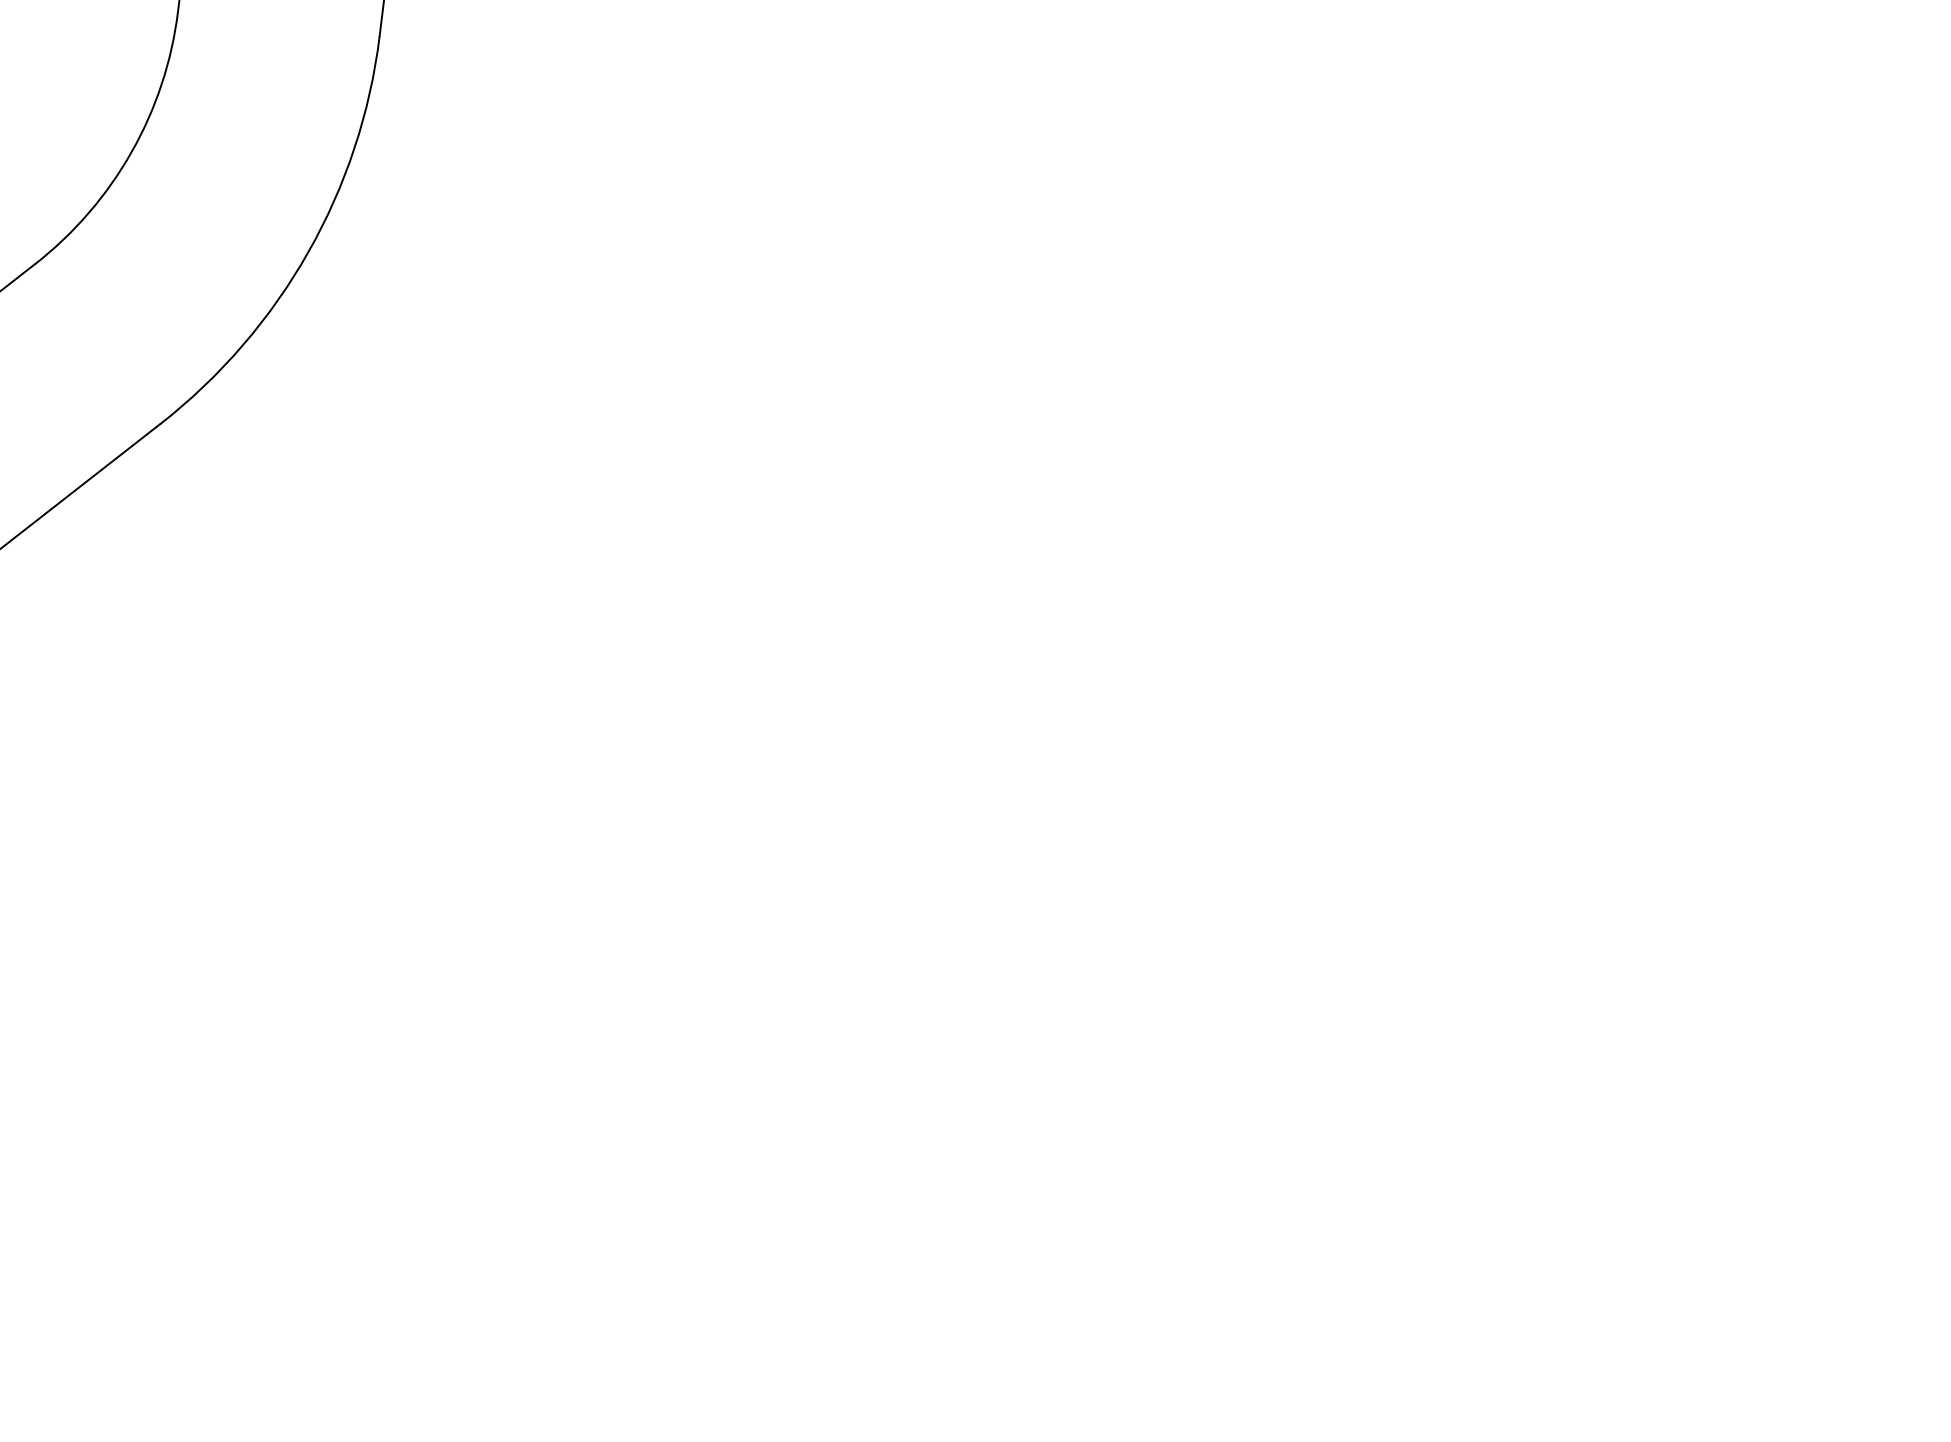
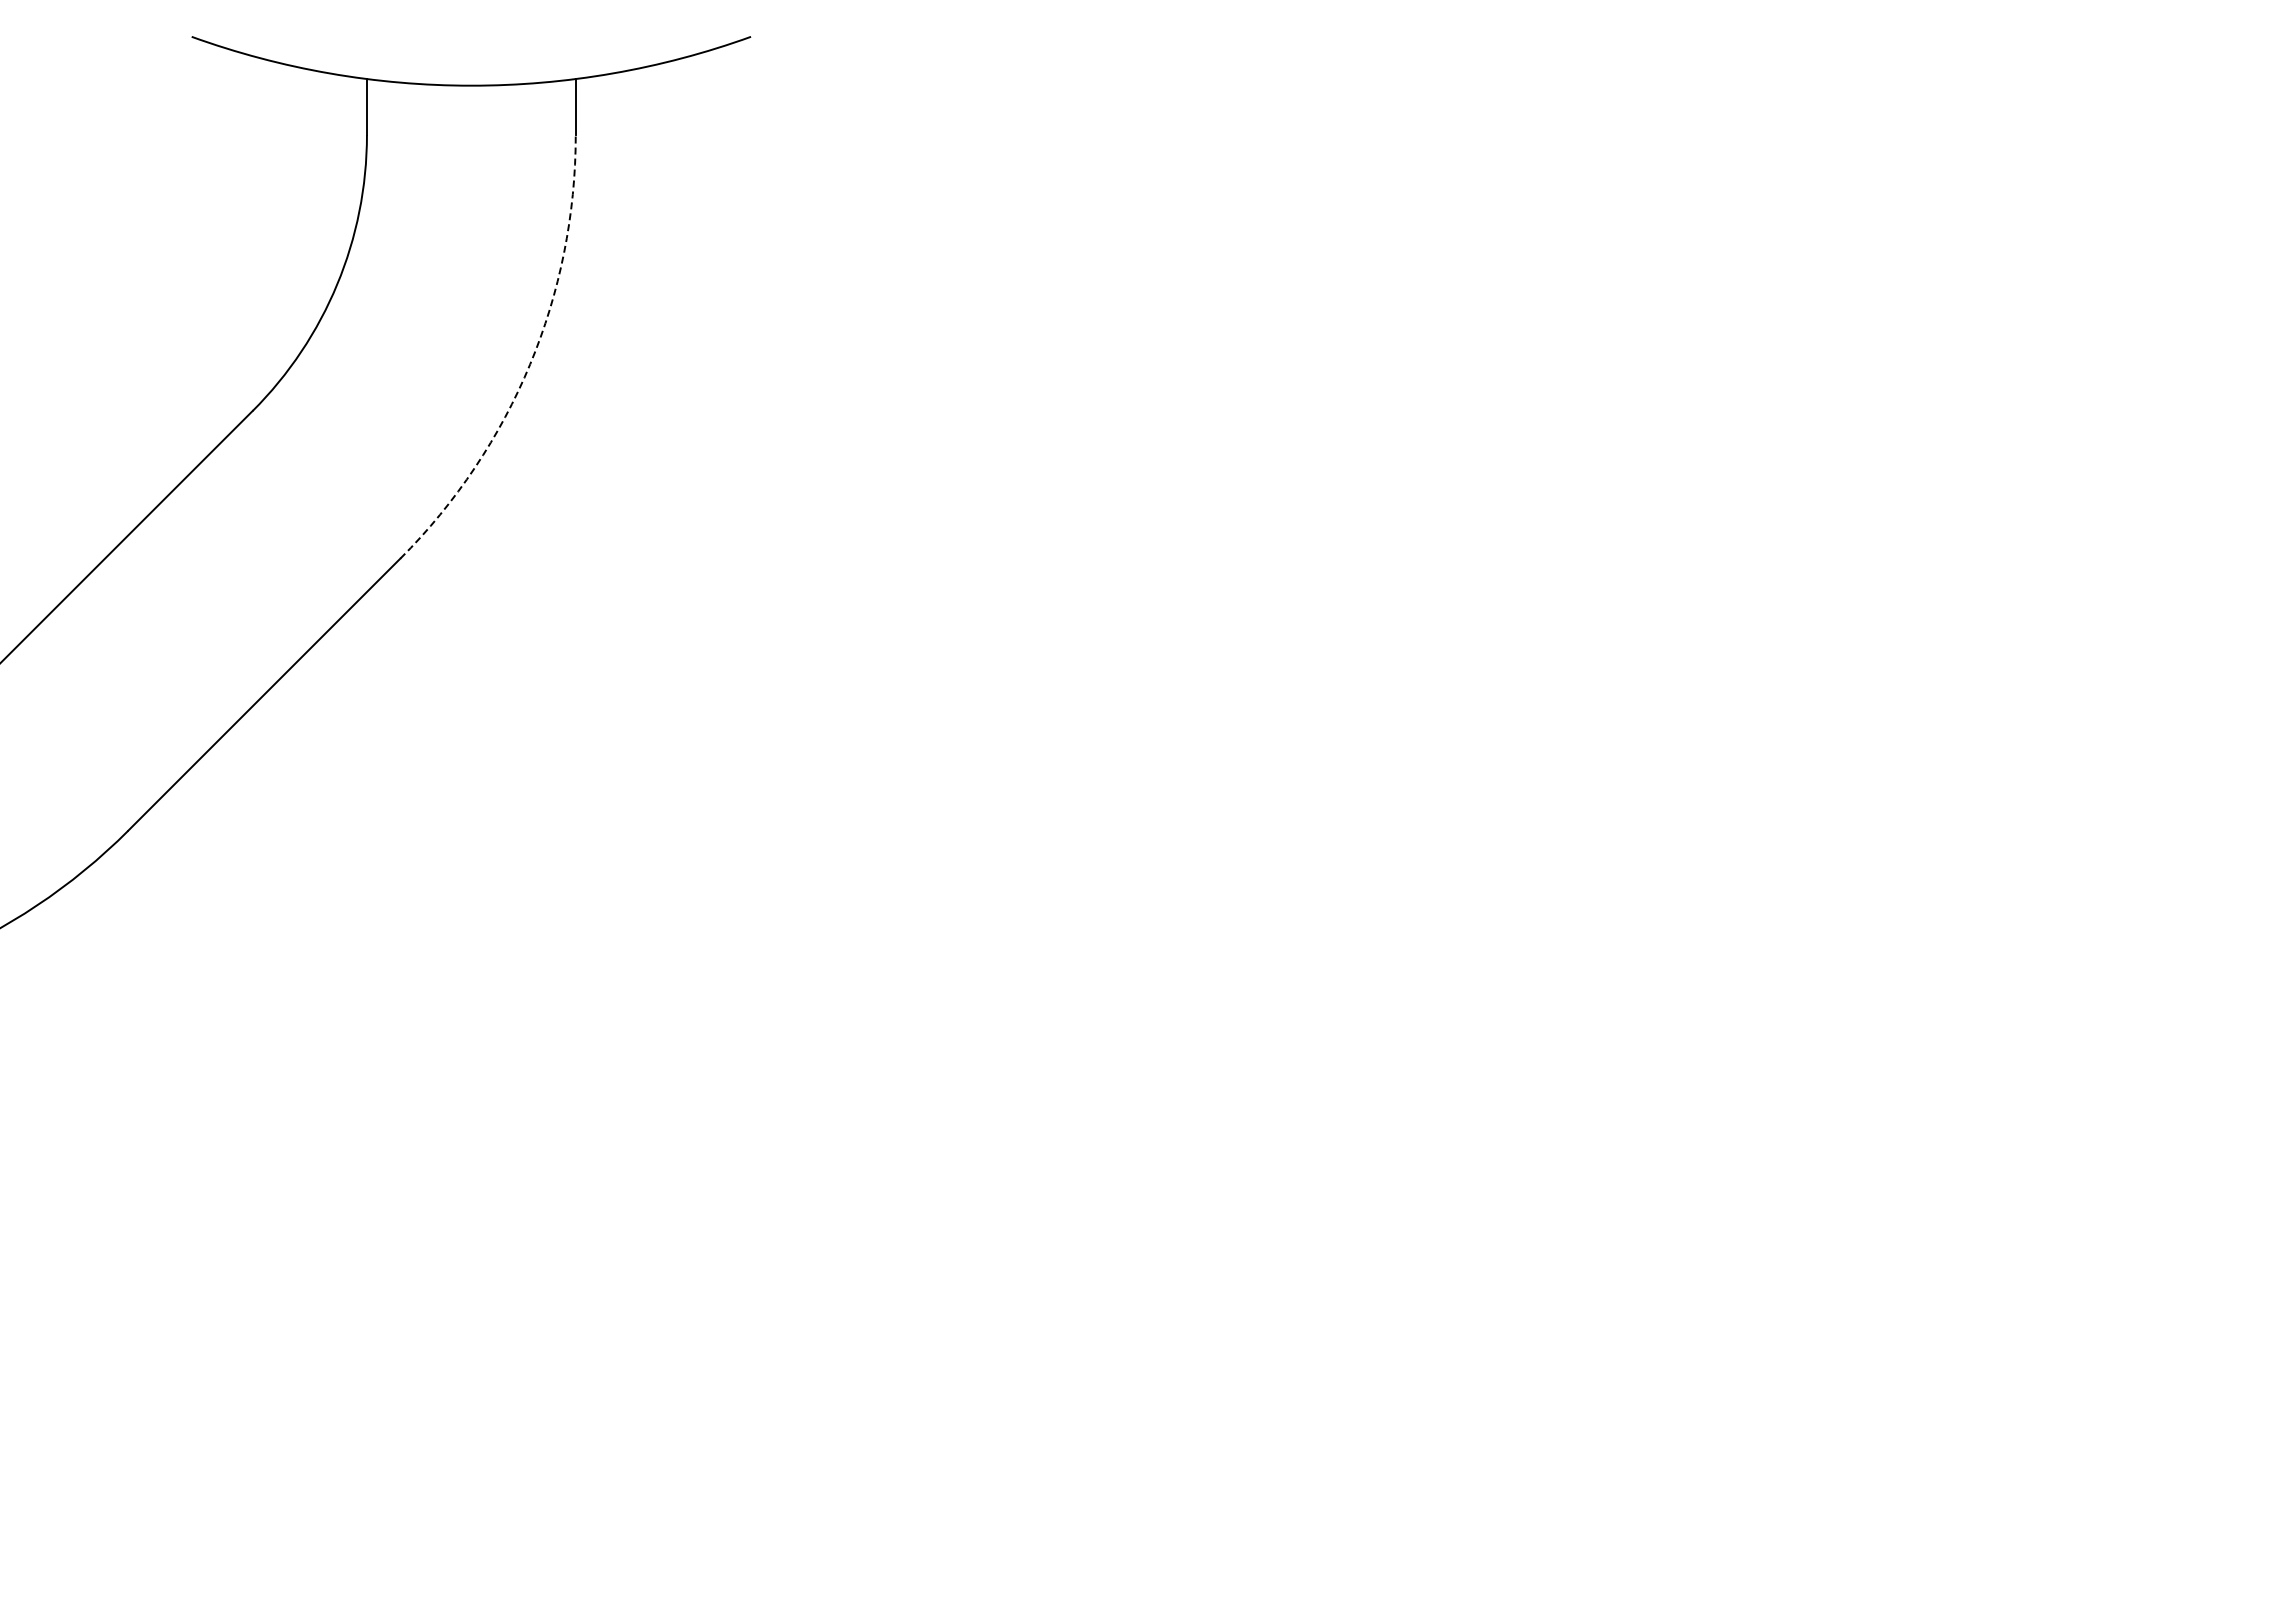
arc: (308, 252) -> (530, 364), solid -> dashed

